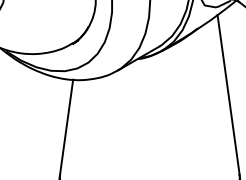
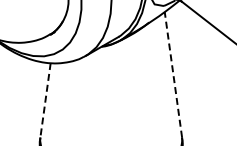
line: (228, 94) -> (173, 74), solid -> dashed
line: (66, 127) -> (45, 100), solid -> dashed

